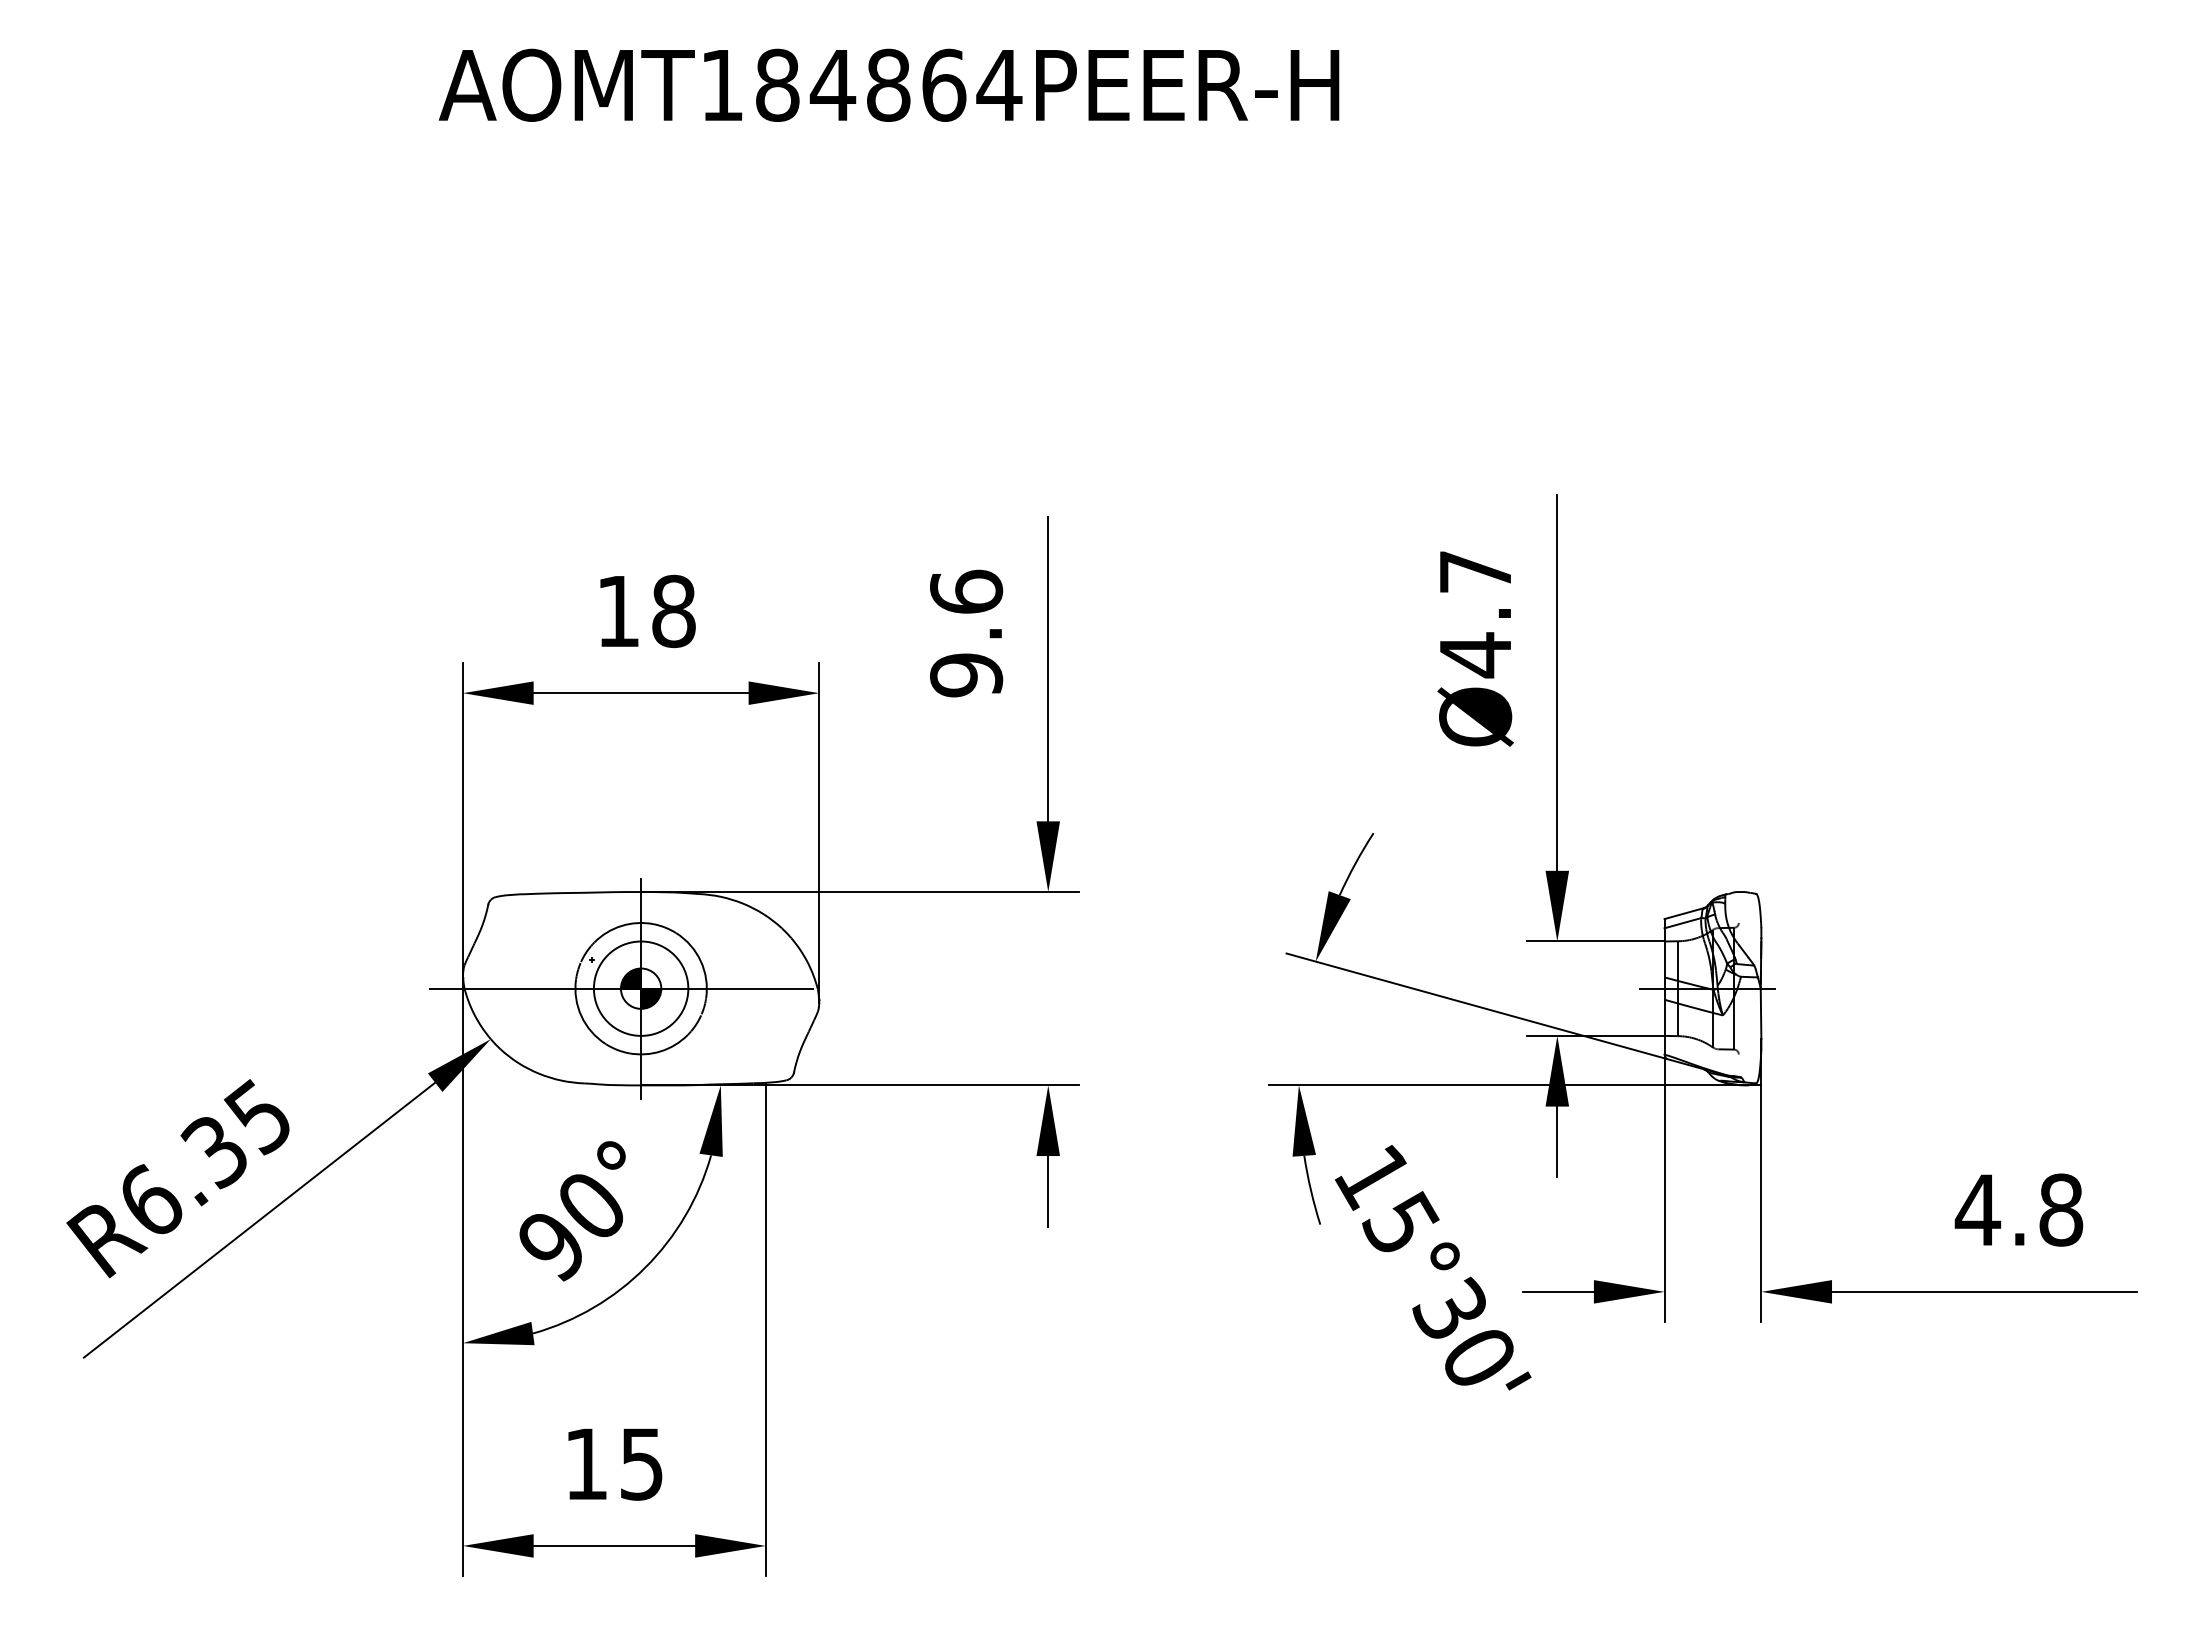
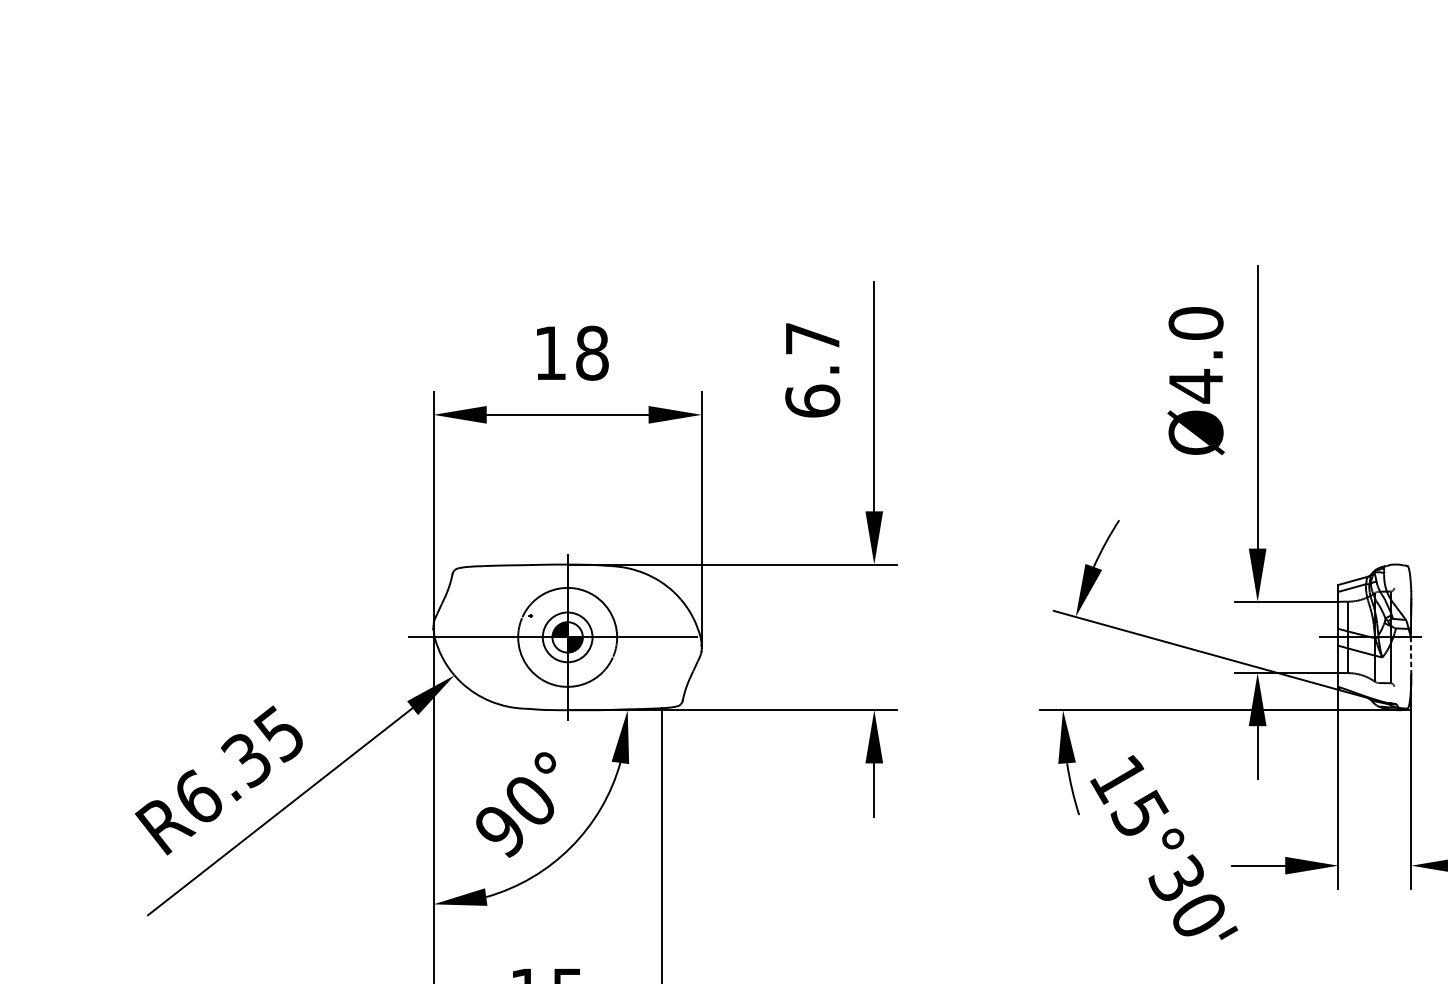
text: (1475, 571) -> (1196, 323), Ø4.7 -> Ø4.0
text: (966, 633) -> (812, 369), 9.6 -> 6.7
circle: (640, 988) -> (567, 637), size x0.7
line: (1761, 1013) -> (1411, 656), solid -> dashed

